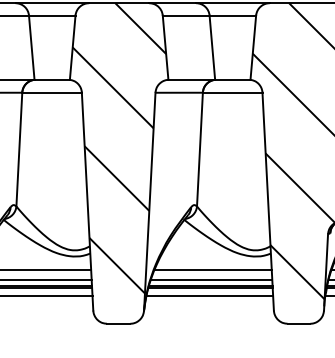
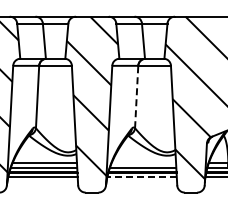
line: (199, 148) -> (136, 96), solid -> dashed
line: (212, 270) -> (143, 163), removed
line: (210, 296) -> (142, 177), solid -> dashed

